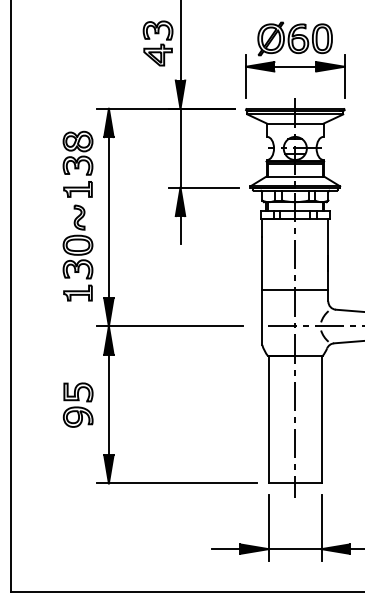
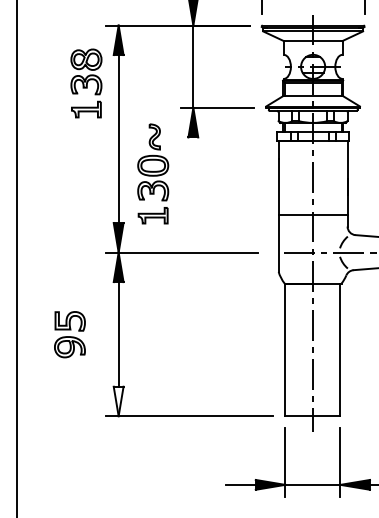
line: (180, 230) -> (193, 152), removed
part: (77, 252) -> (152, 173), moved
part: (77, 404) -> (69, 333), moved
fill: (108, 469) -> (118, 401), removed

